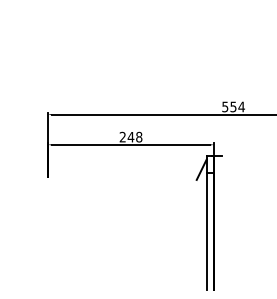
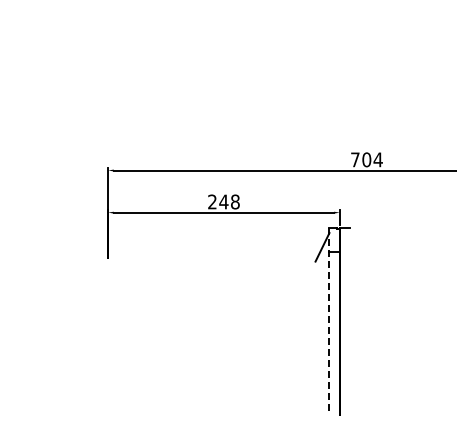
text: (229, 106) -> (361, 159), 554 -> 704
line: (206, 223) -> (329, 322), solid -> dashed

